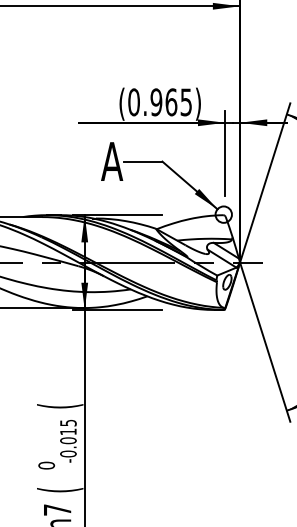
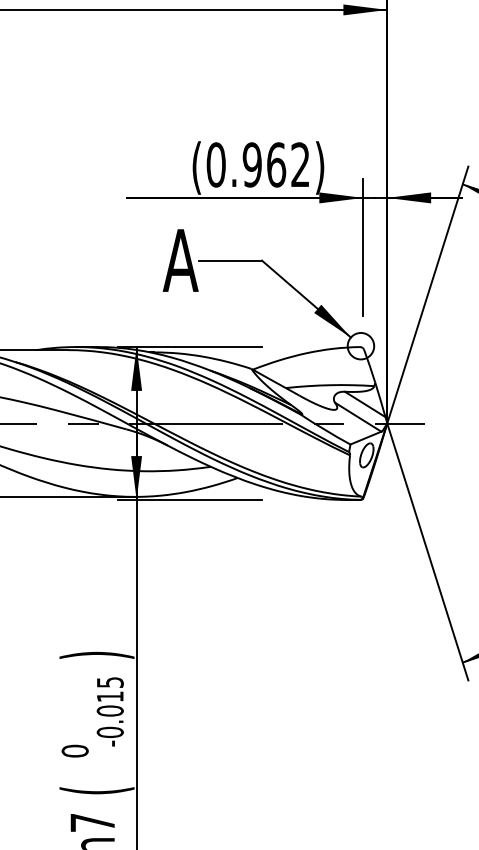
text: (185, 102) -> (299, 165), (0.965) -> (0.962)
text: (60, 406) -> (97, 655), ( -> )

